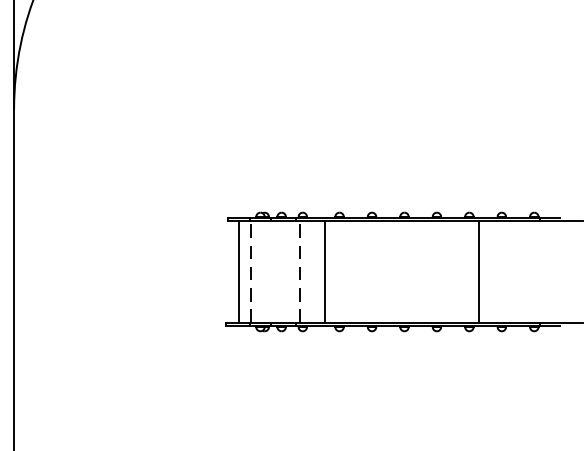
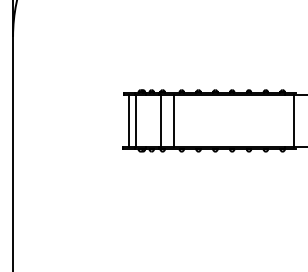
line: (250, 271) -> (135, 120), dashed -> solid
line: (300, 271) -> (161, 120), dashed -> solid
line: (478, 271) -> (293, 120), moved

